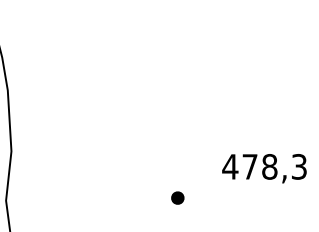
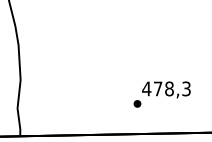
part: (177, 197) -> (137, 103), moved

